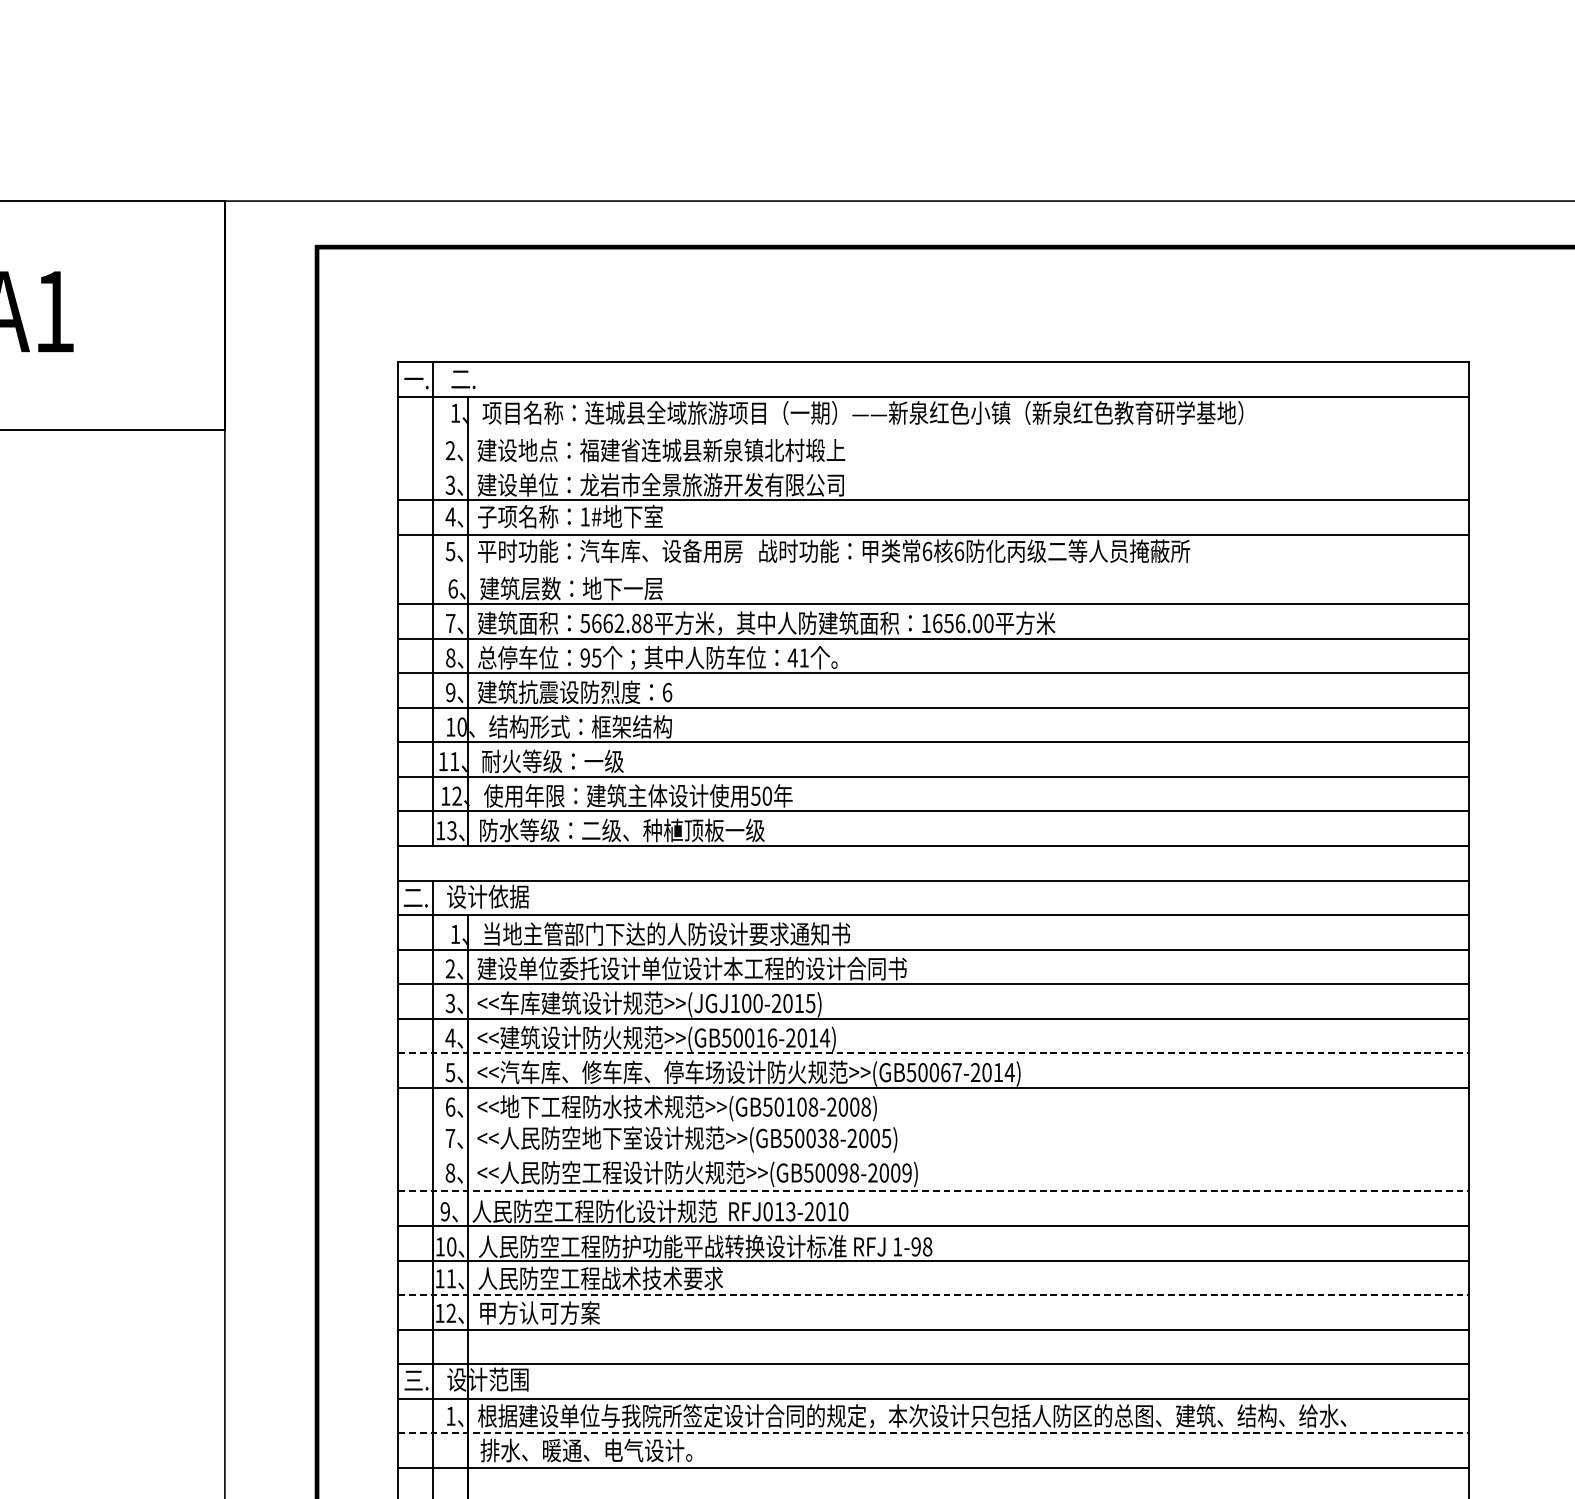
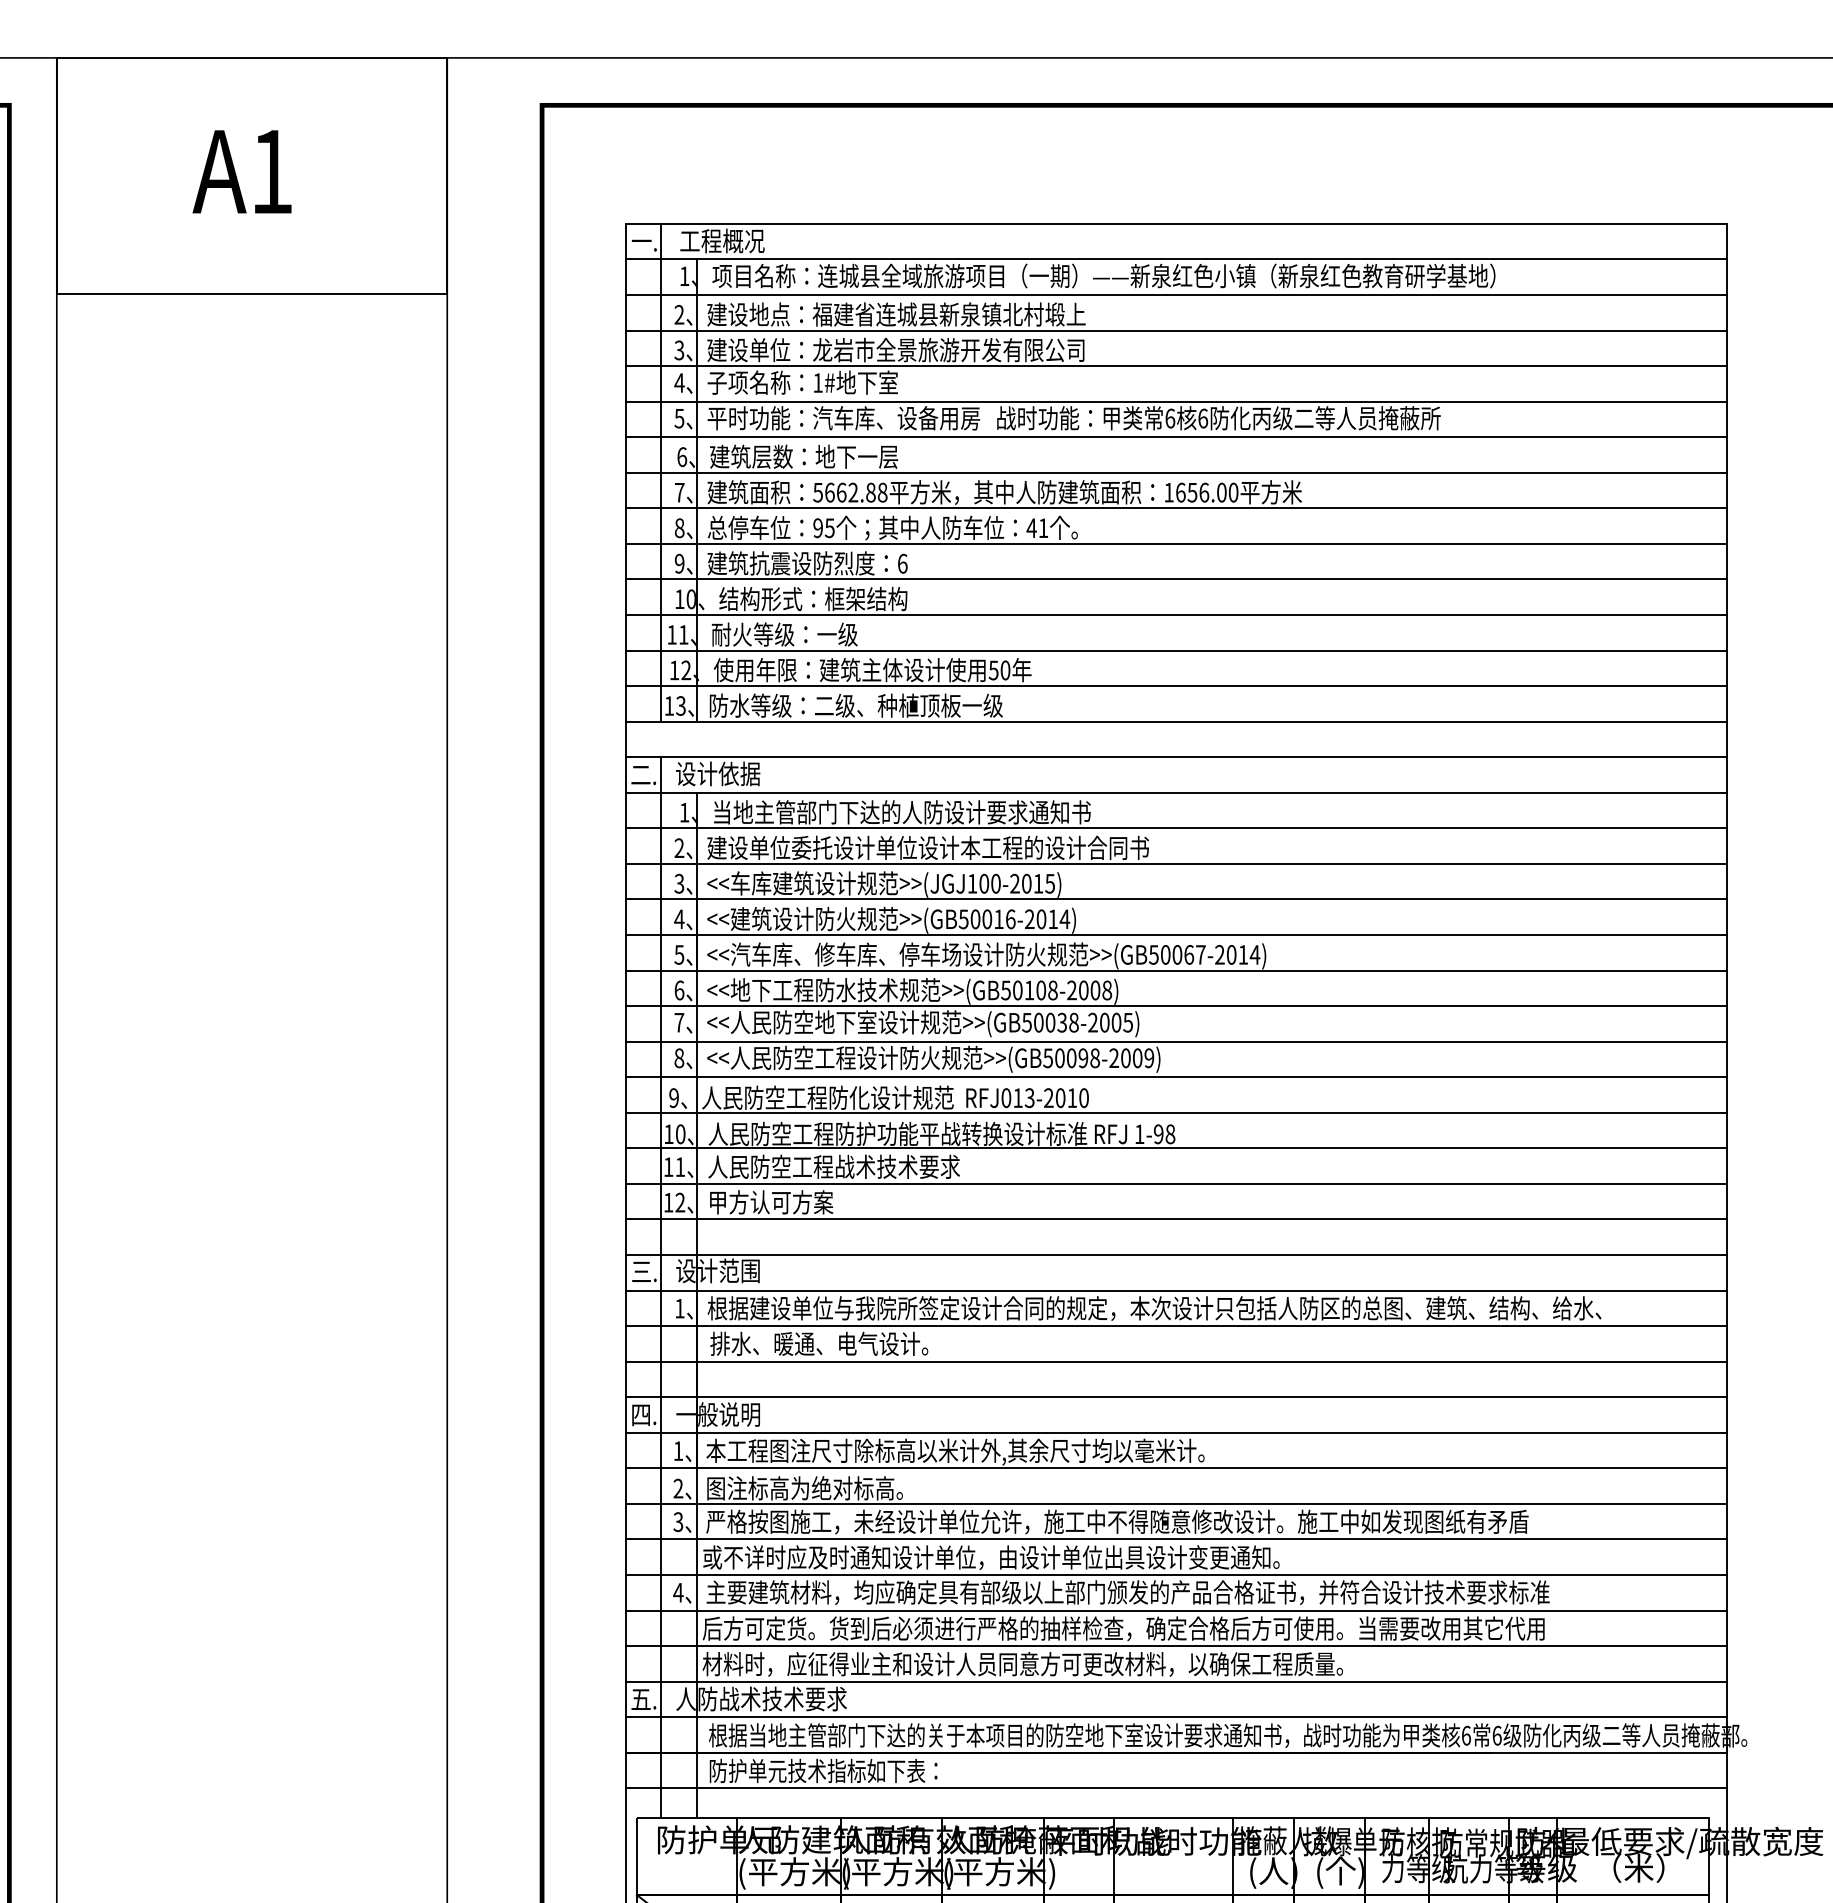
text: (492, 378) -> (722, 240), 二. -> 工程概况
line: (933, 430) -> (1176, 294), added
line: (933, 465) -> (1176, 330), added
line: (933, 569) -> (1176, 437), added
line: (933, 1053) -> (1176, 935), dashed -> solid
line: (933, 1122) -> (1176, 1006), added
line: (933, 1156) -> (1176, 1041), added
line: (933, 1191) -> (1176, 1077), dashed -> solid
line: (933, 1294) -> (1176, 1183), dashed -> solid
line: (933, 1433) -> (1176, 1326), dashed -> solid

